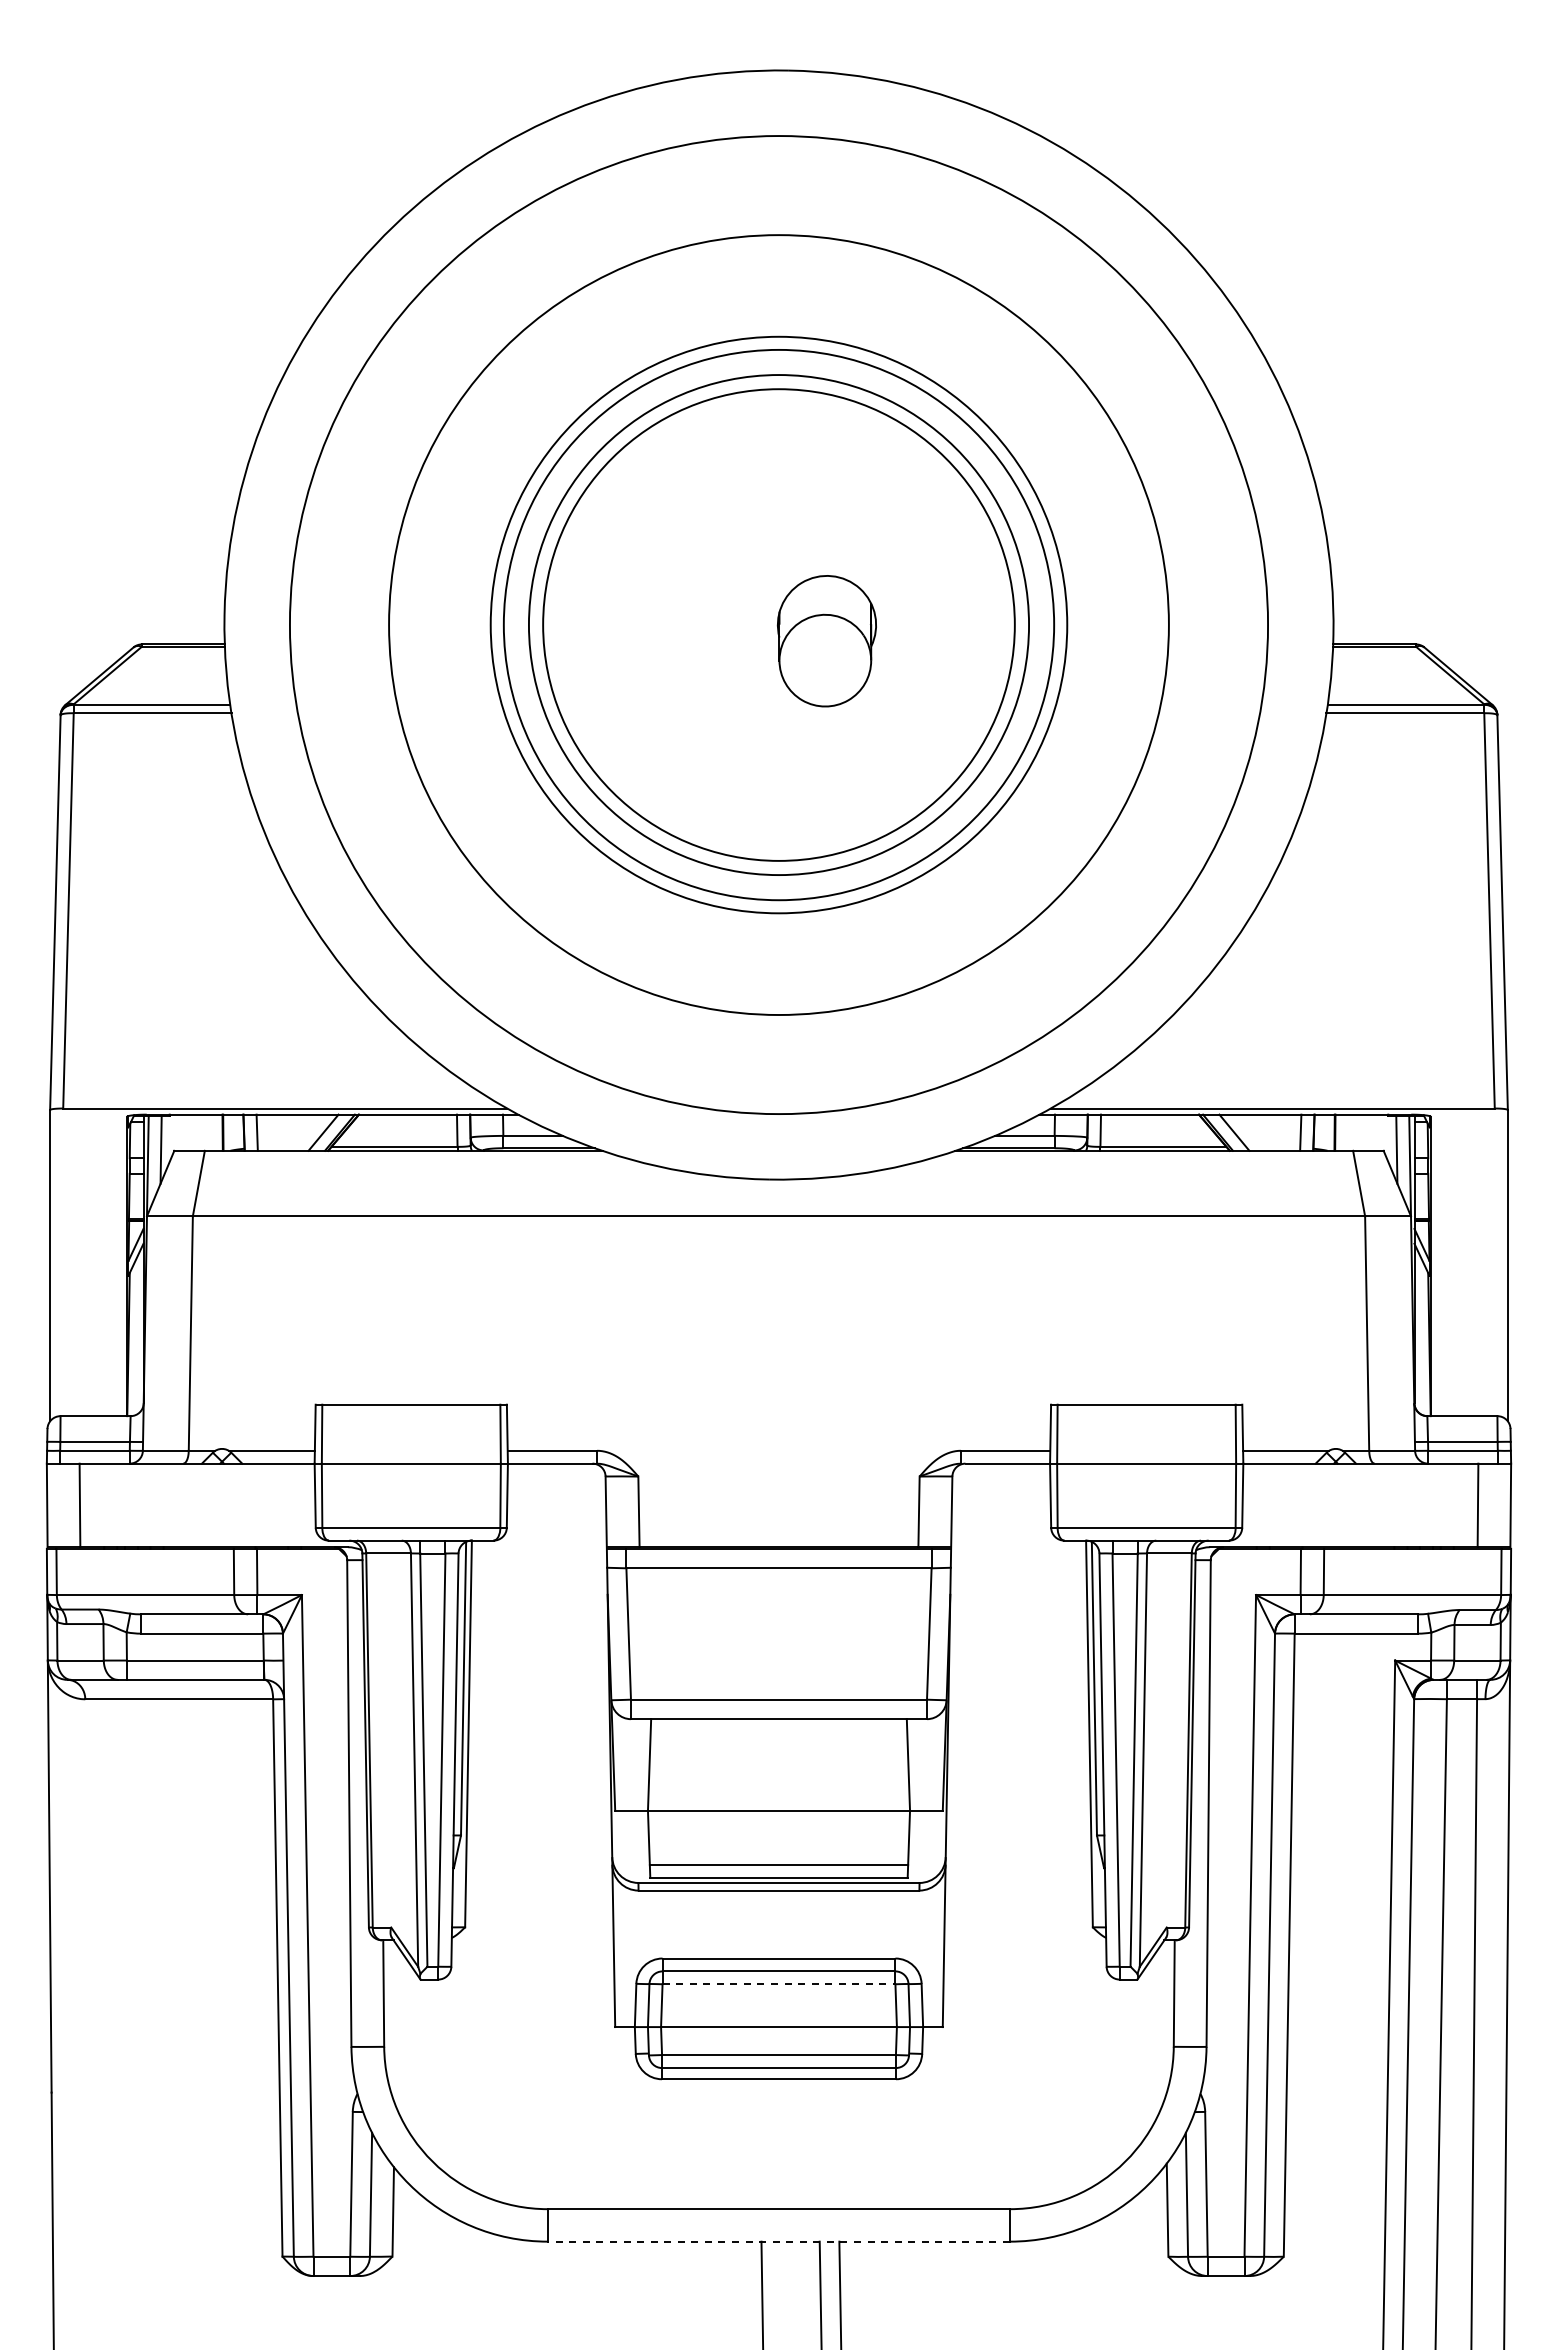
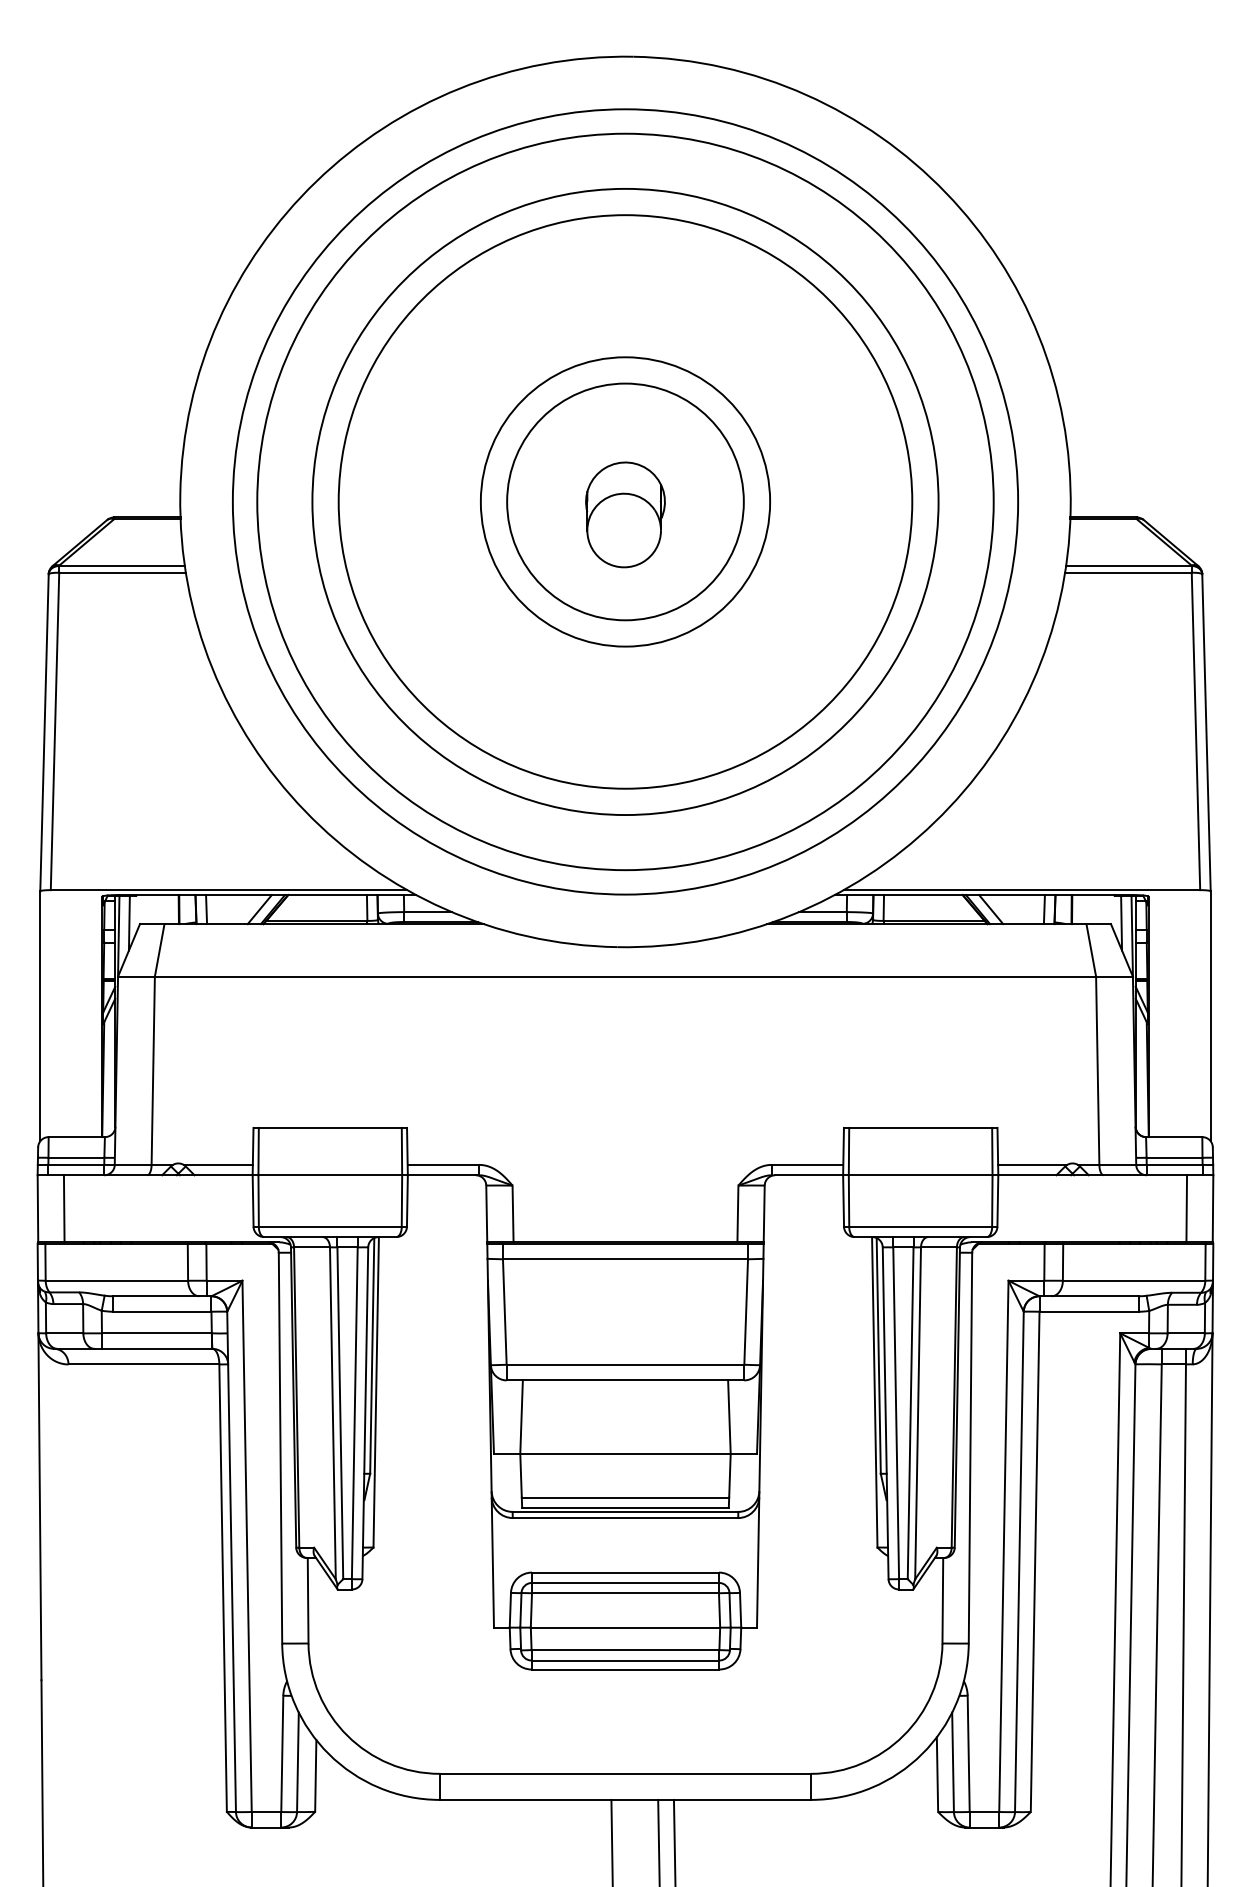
circle: (778, 624) -> (625, 501), size x0.62
circle: (778, 624) -> (625, 501), size x0.62
circle: (778, 624) -> (625, 501), size x1.43
circle: (778, 624) -> (625, 501), size x1.67
part: (826, 641) -> (625, 515), moved
line: (779, 1984) -> (625, 1593), dashed -> solid
line: (778, 2241) -> (625, 1799), dashed -> solid

